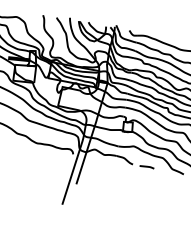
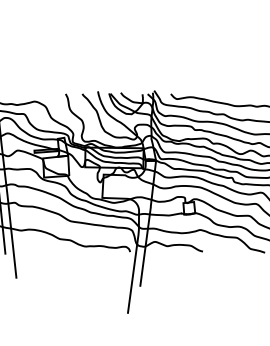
line: (147, 166) -> (220, 251), removed

